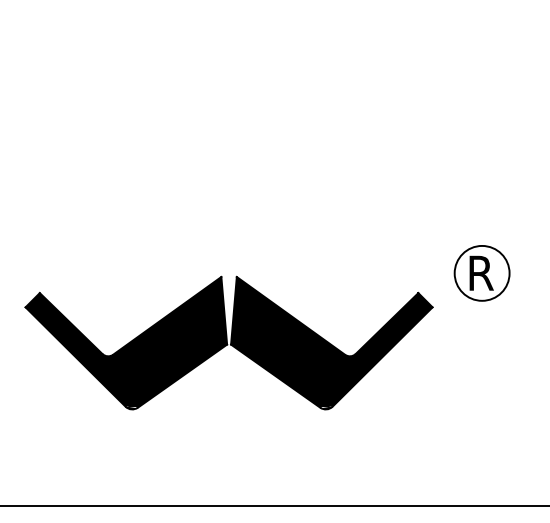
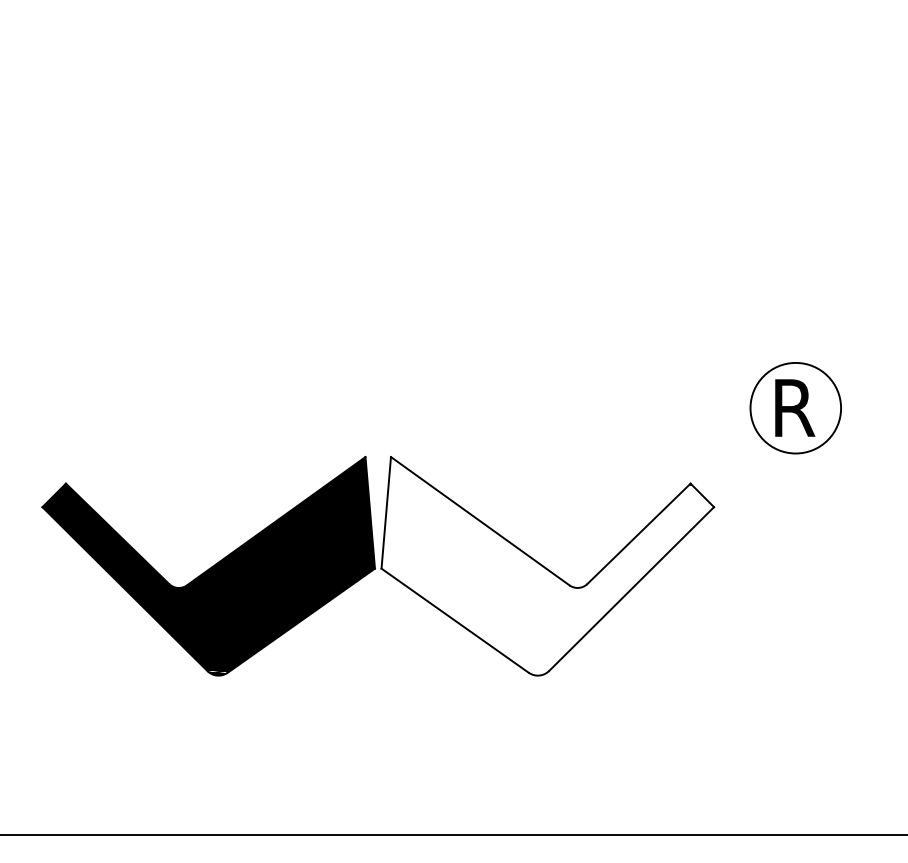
part: (481, 273) -> (794, 408), moved
fill: (331, 342) -> (547, 565), removed

